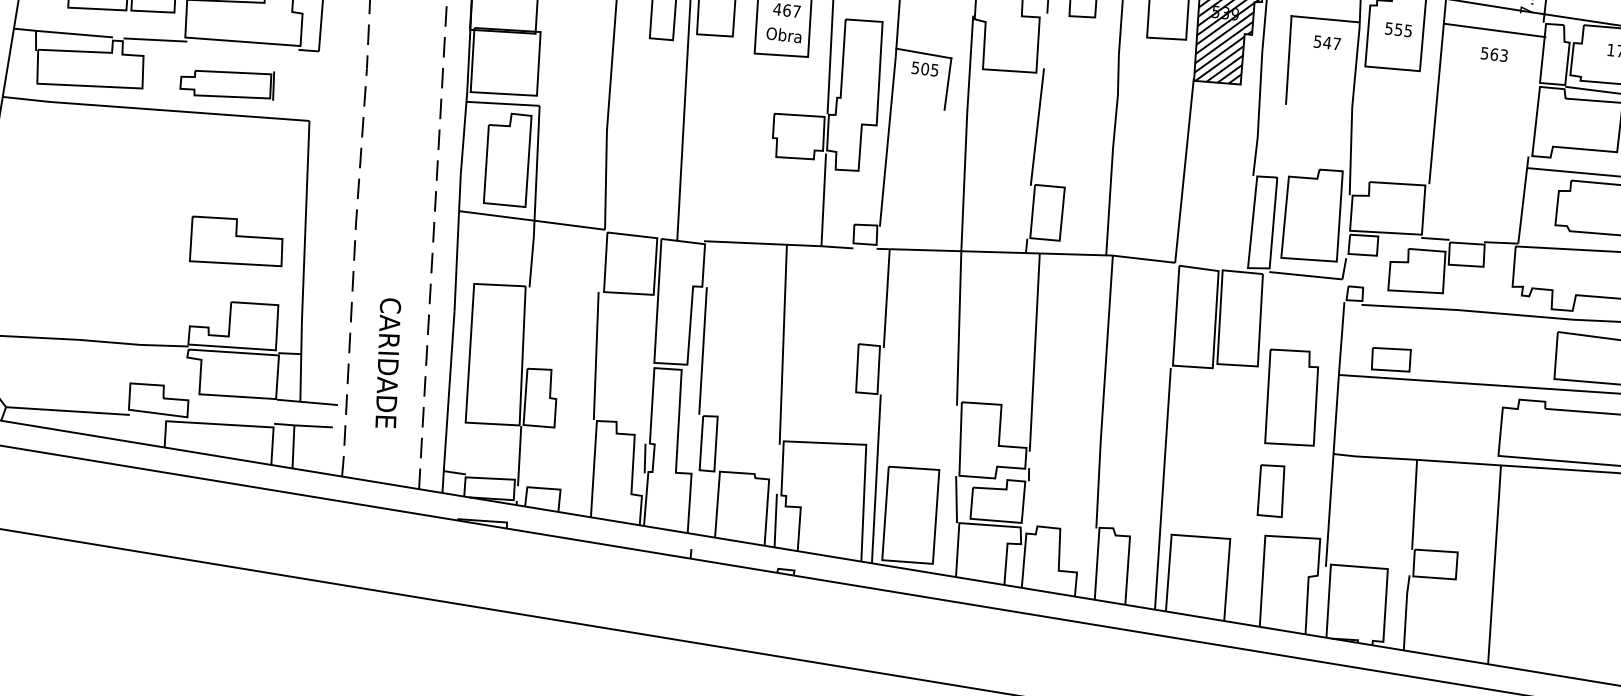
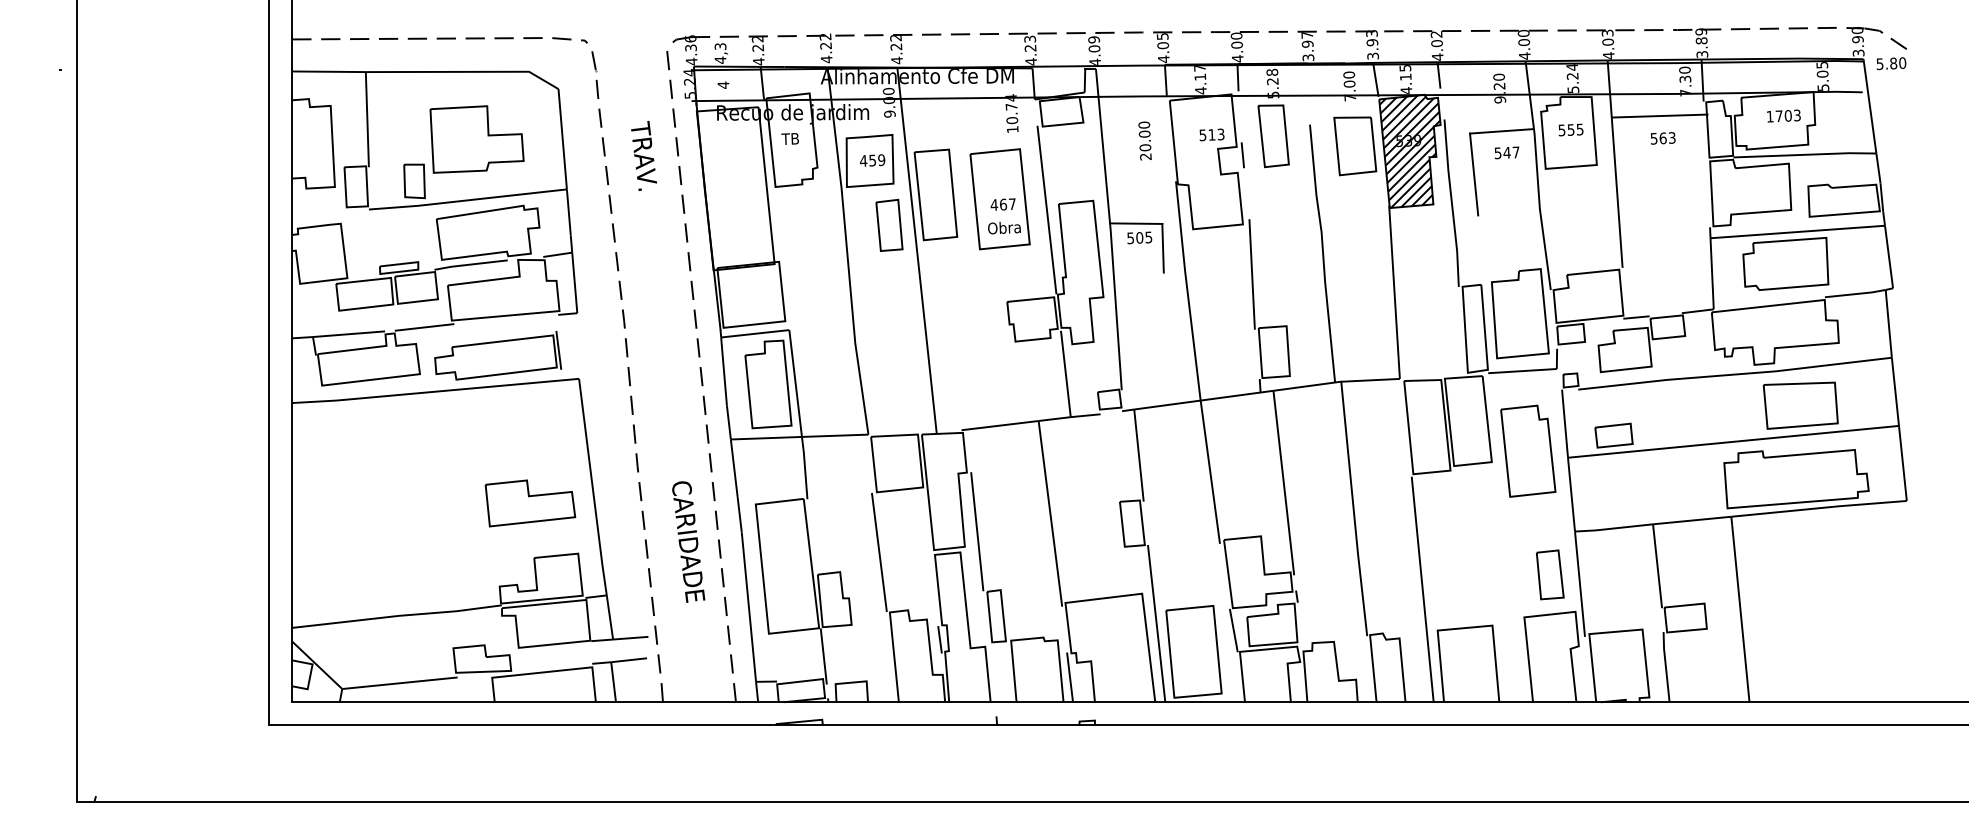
part: (228, 82) -> (498, 355), size x1.43
text: (388, 363) -> (688, 541), moved
part: (1292, 397) -> (1528, 450), moved
part: (1271, 490) -> (1550, 574), moved

